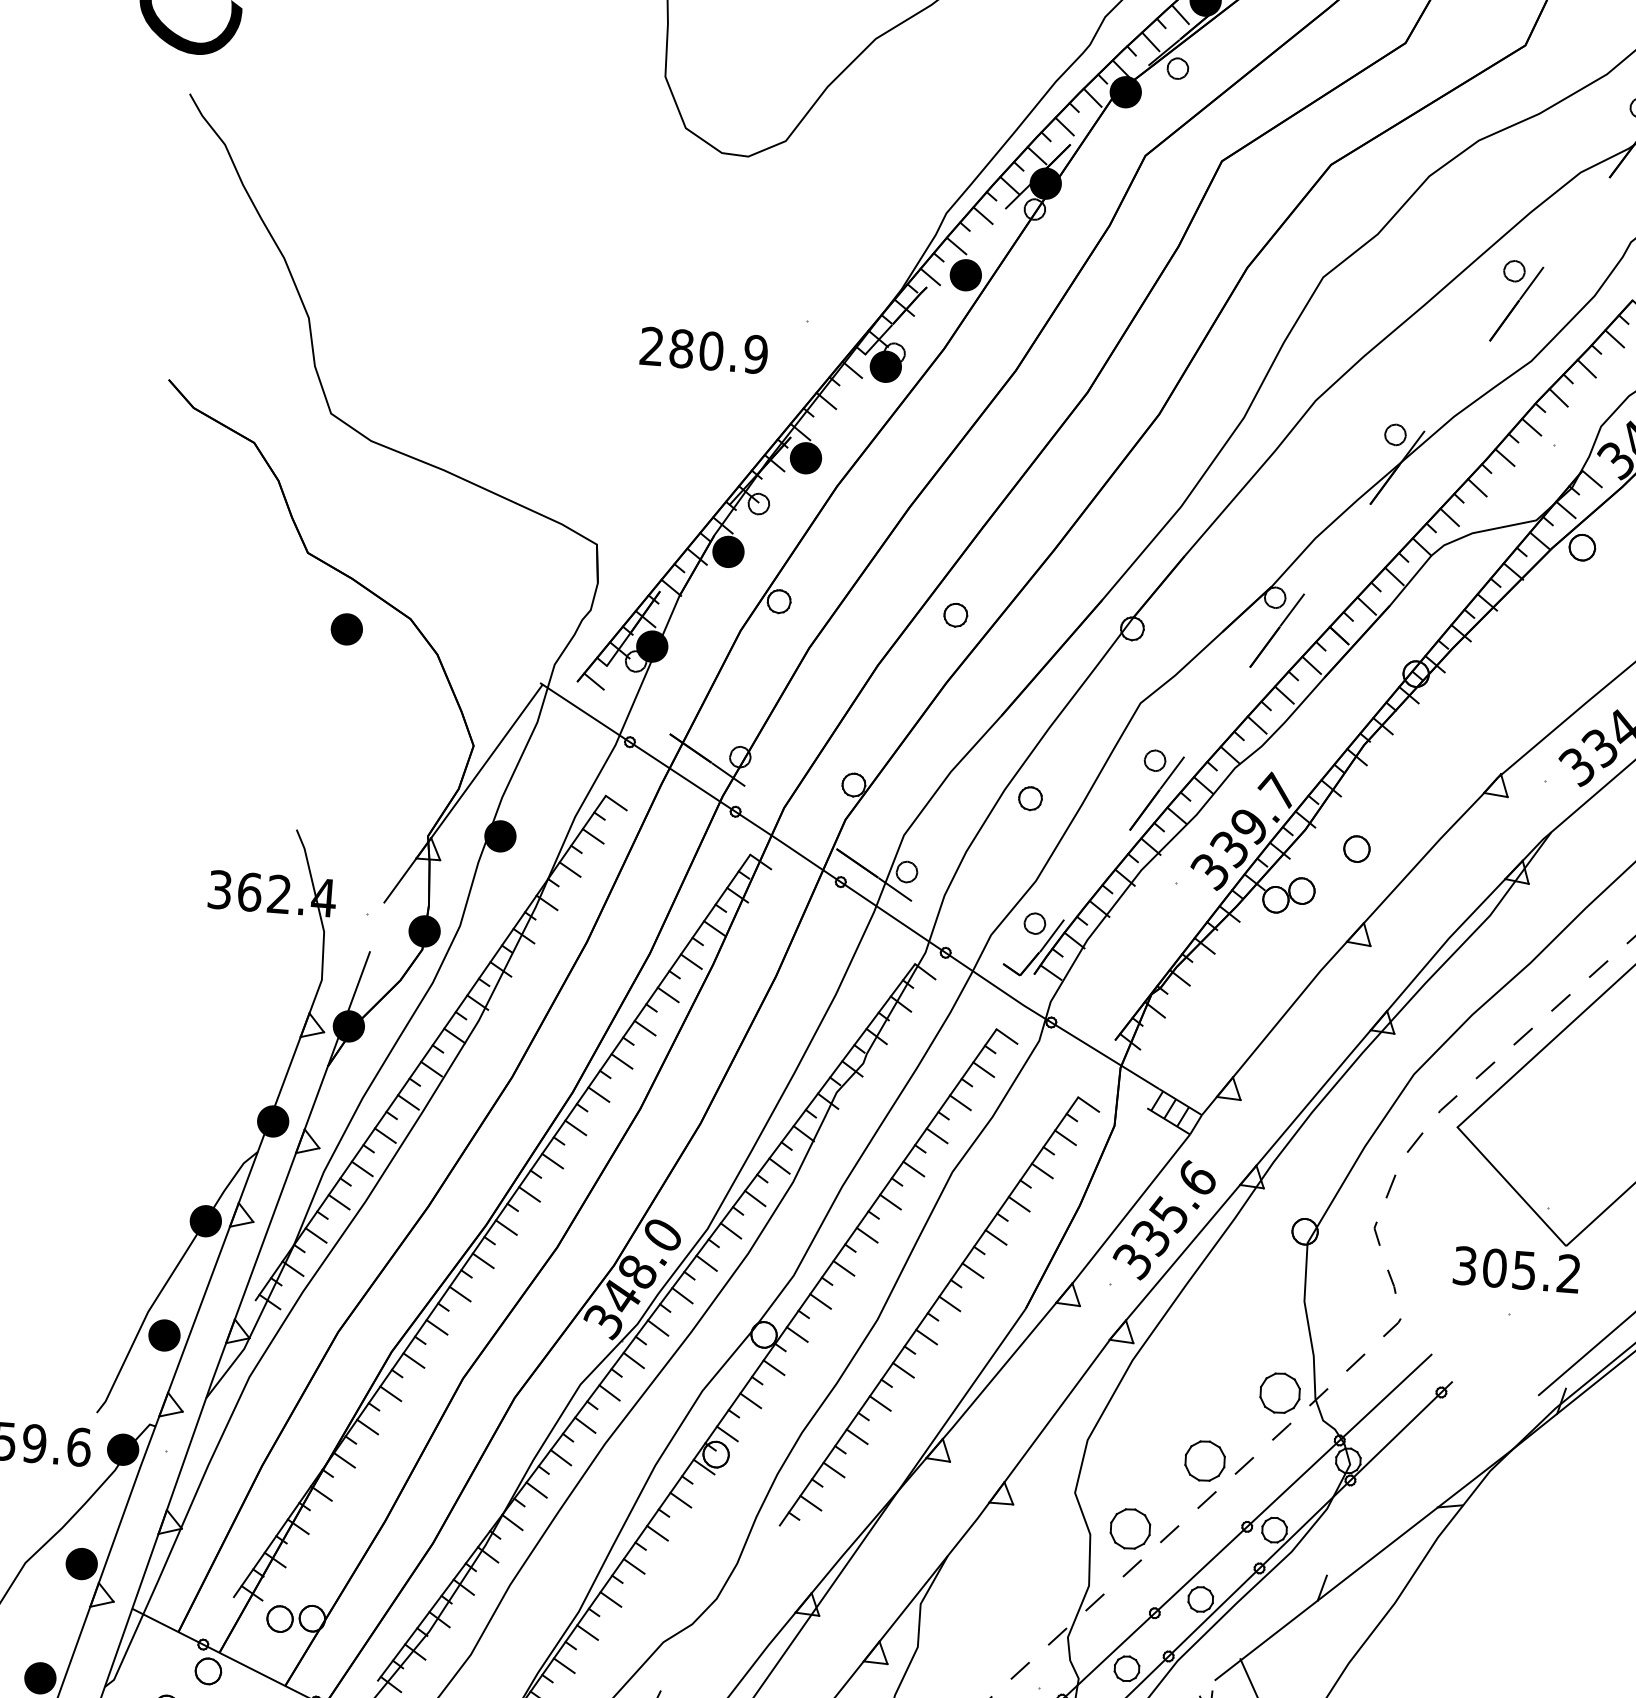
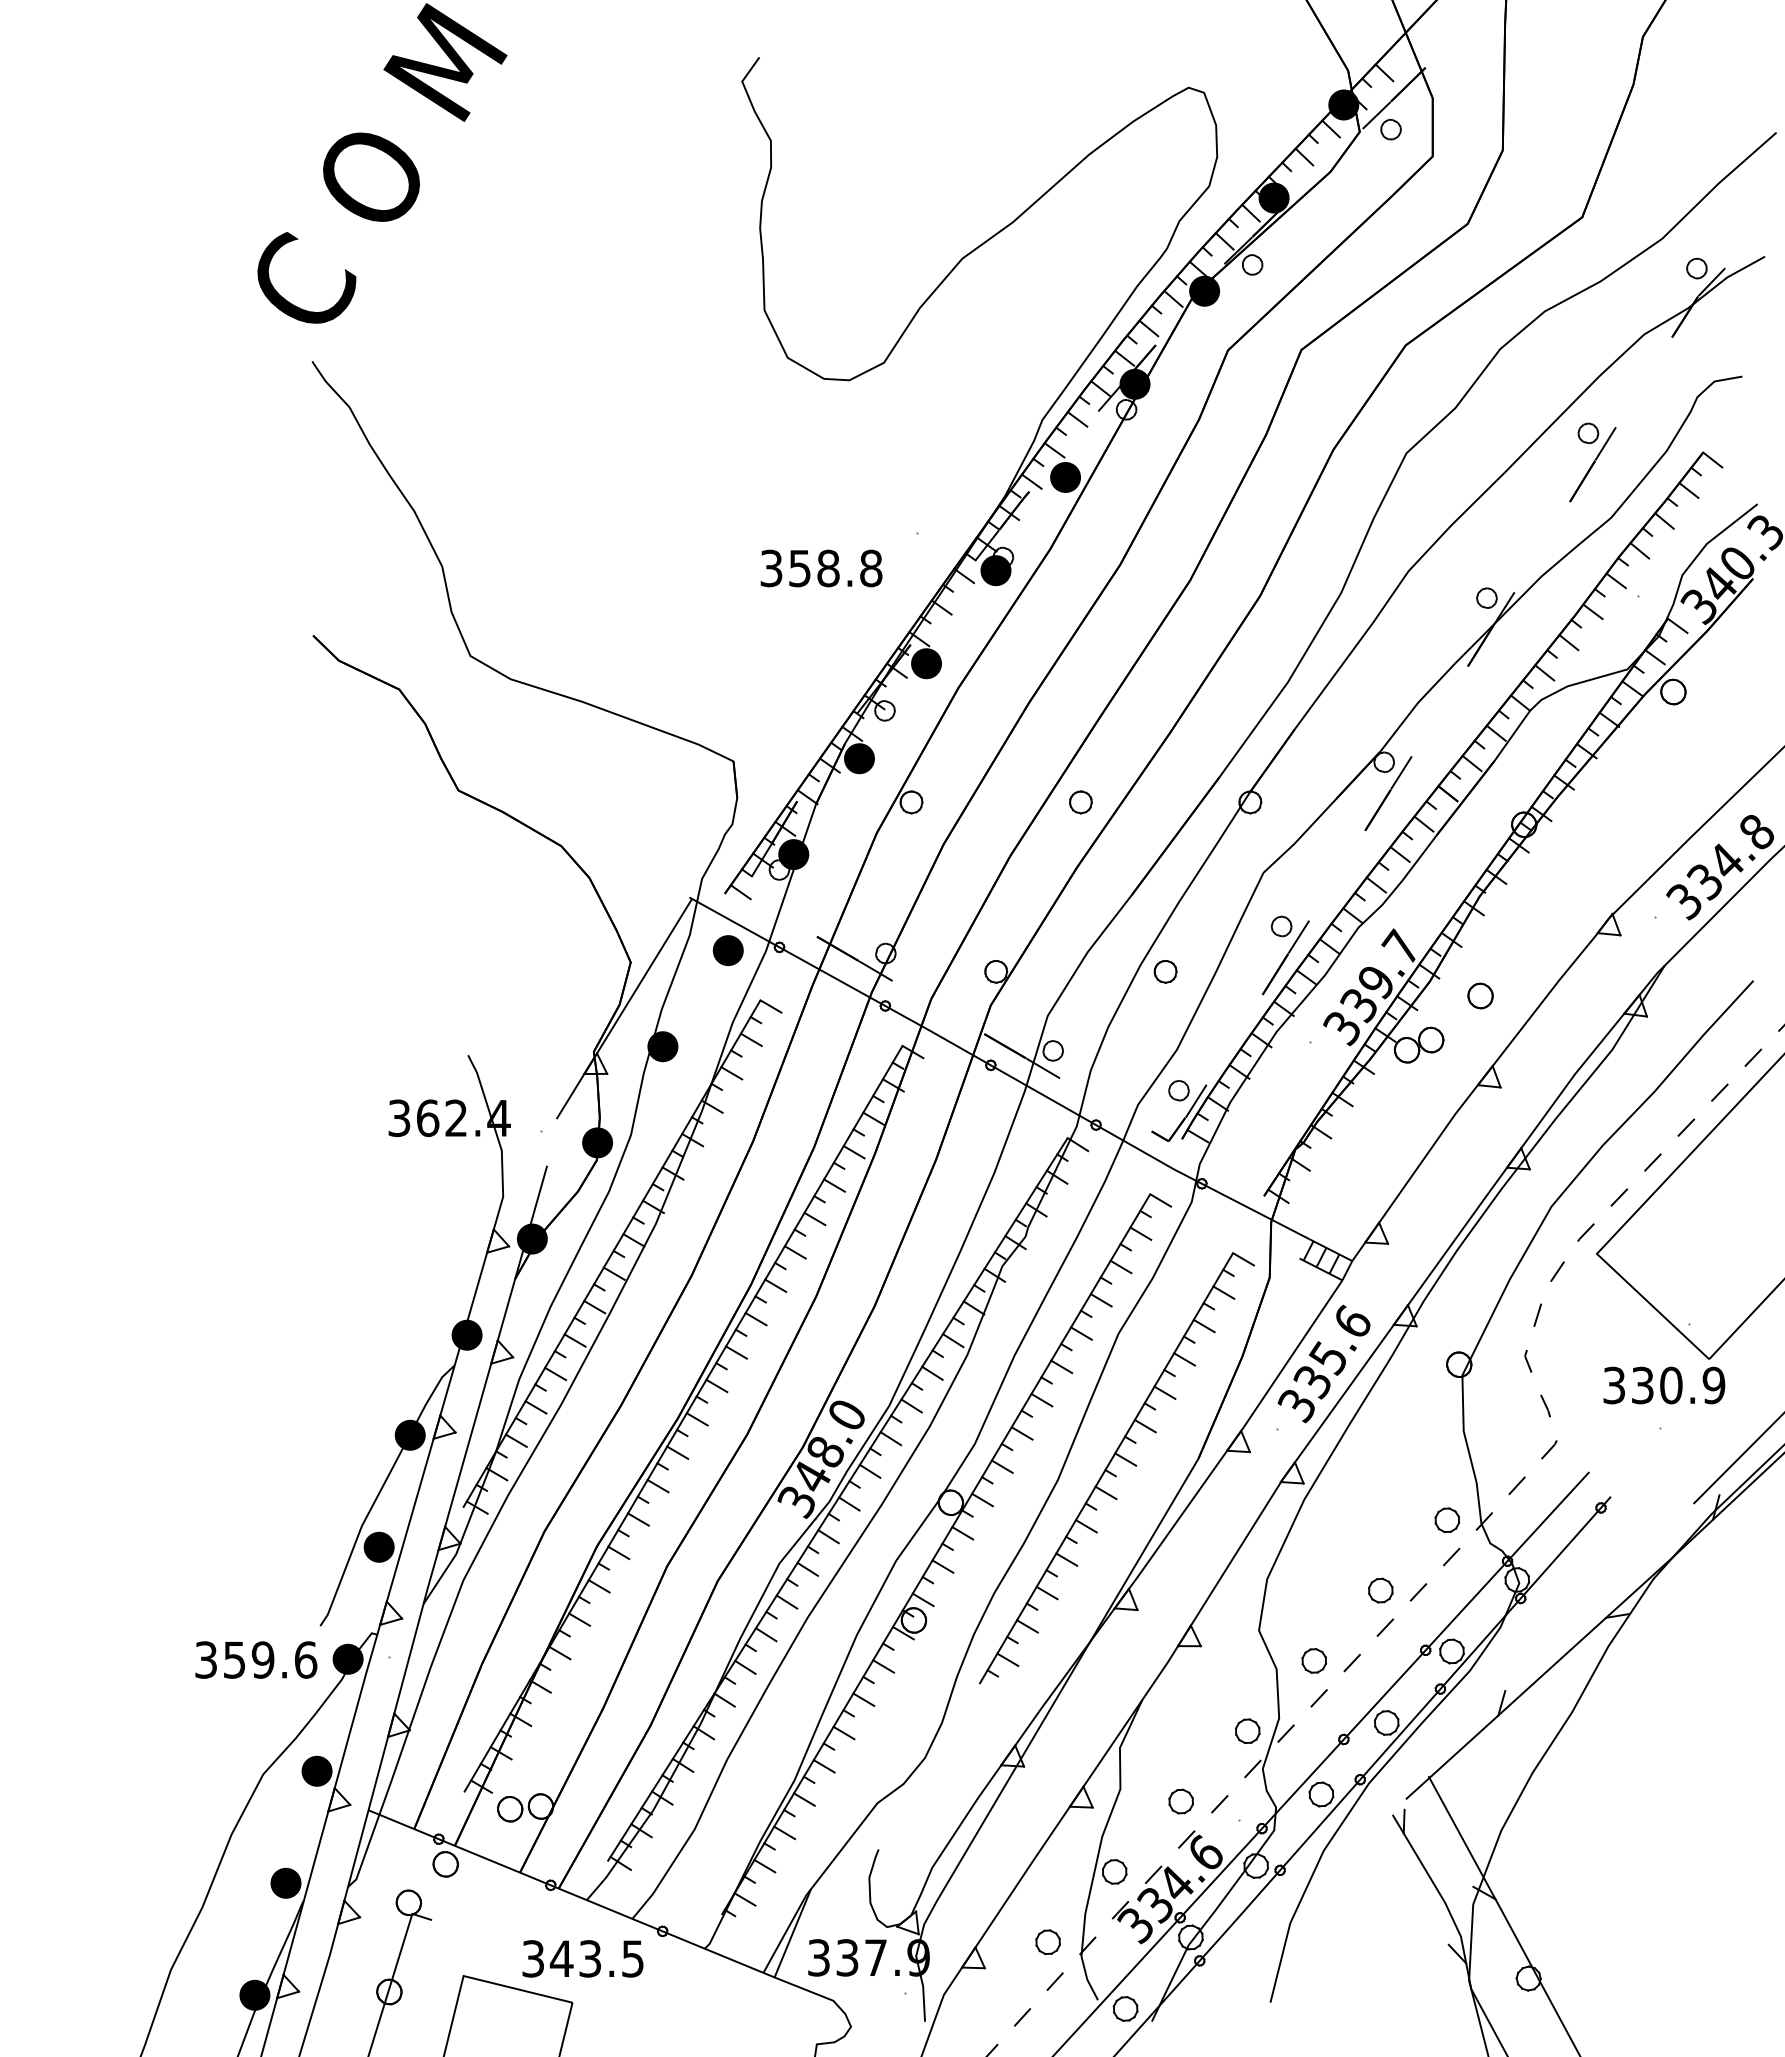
text: (704, 350) -> (821, 568), 280.9 -> 358.8
part: (346, 629) -> (727, 950), moved
text: (1532, 1271) -> (1678, 1385), 305.2 -> 330.9
part: (1280, 1392) -> (1447, 1519), size x0.62
part: (1204, 1460) -> (1380, 1590), size x0.62
part: (1129, 1528) -> (1313, 1660), size x0.62
part: (1054, 1597) -> (1247, 1731), added
part: (979, 1664) -> (1180, 1801), added

